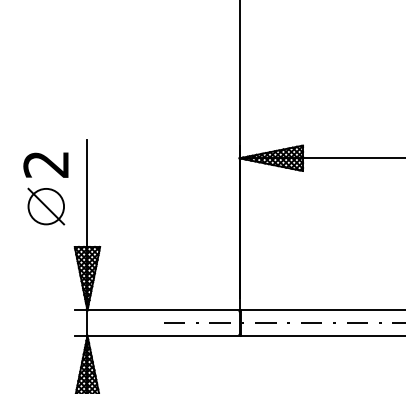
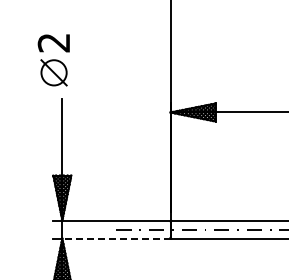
part: (45, 189) -> (53, 60), moved
line: (162, 335) -> (115, 238), solid -> dashed

